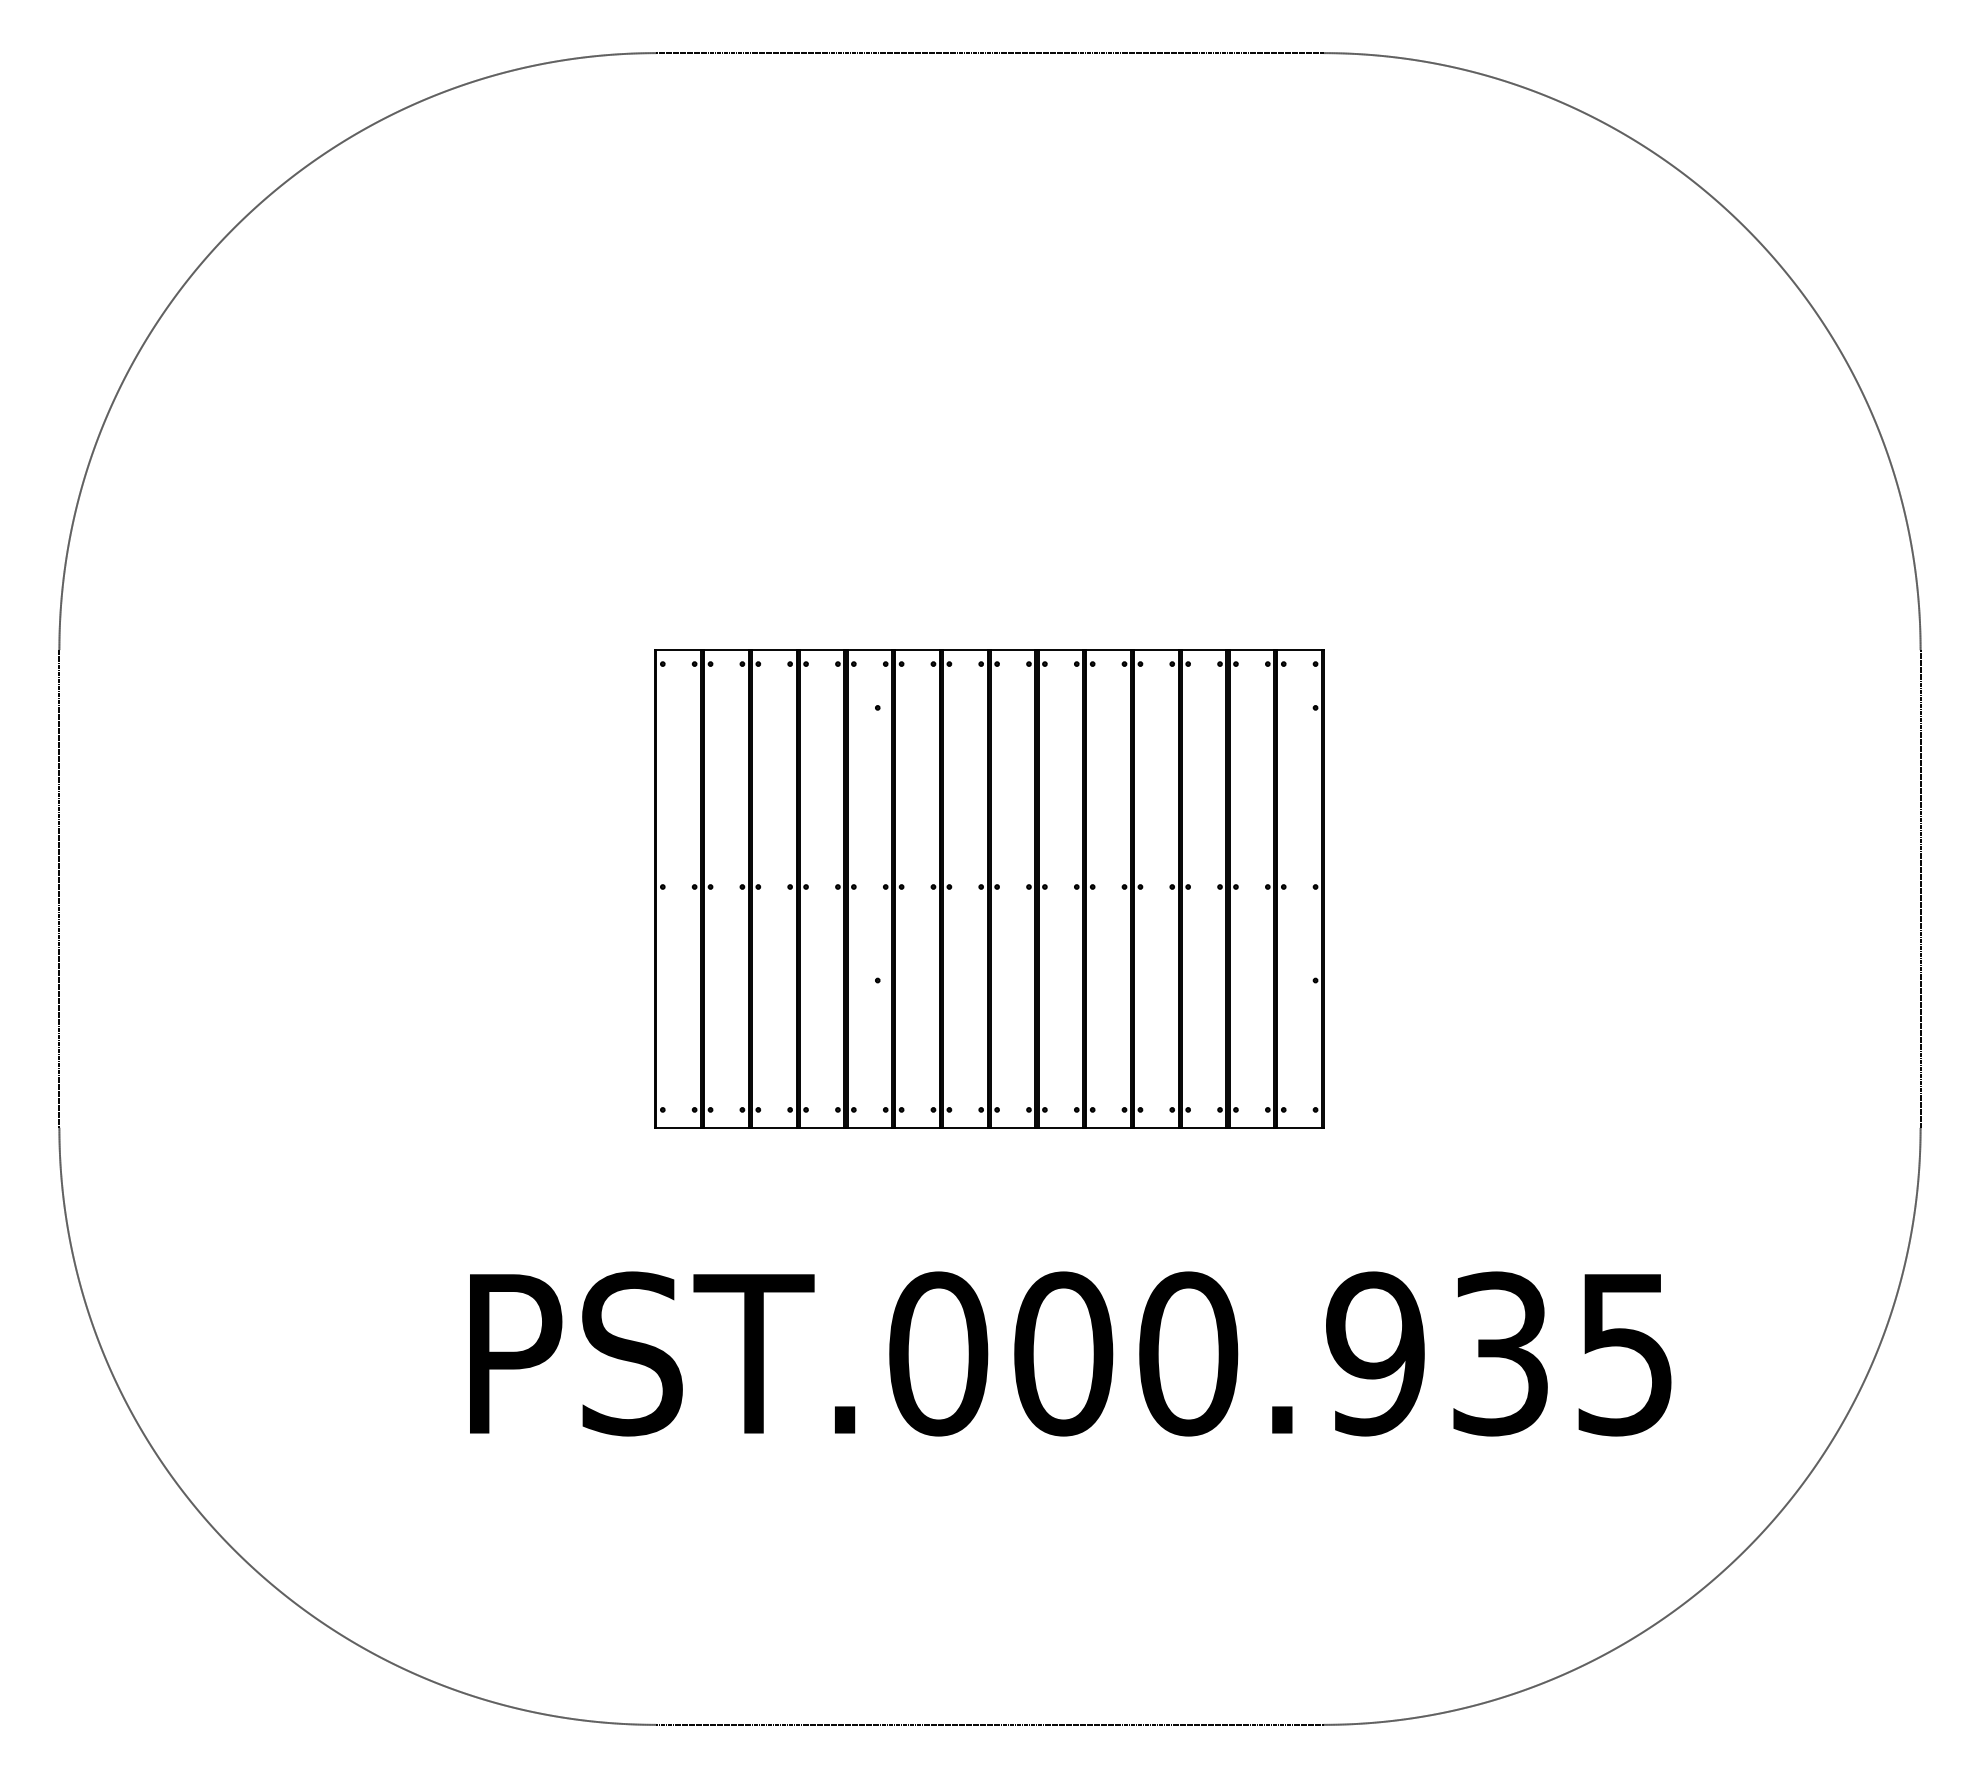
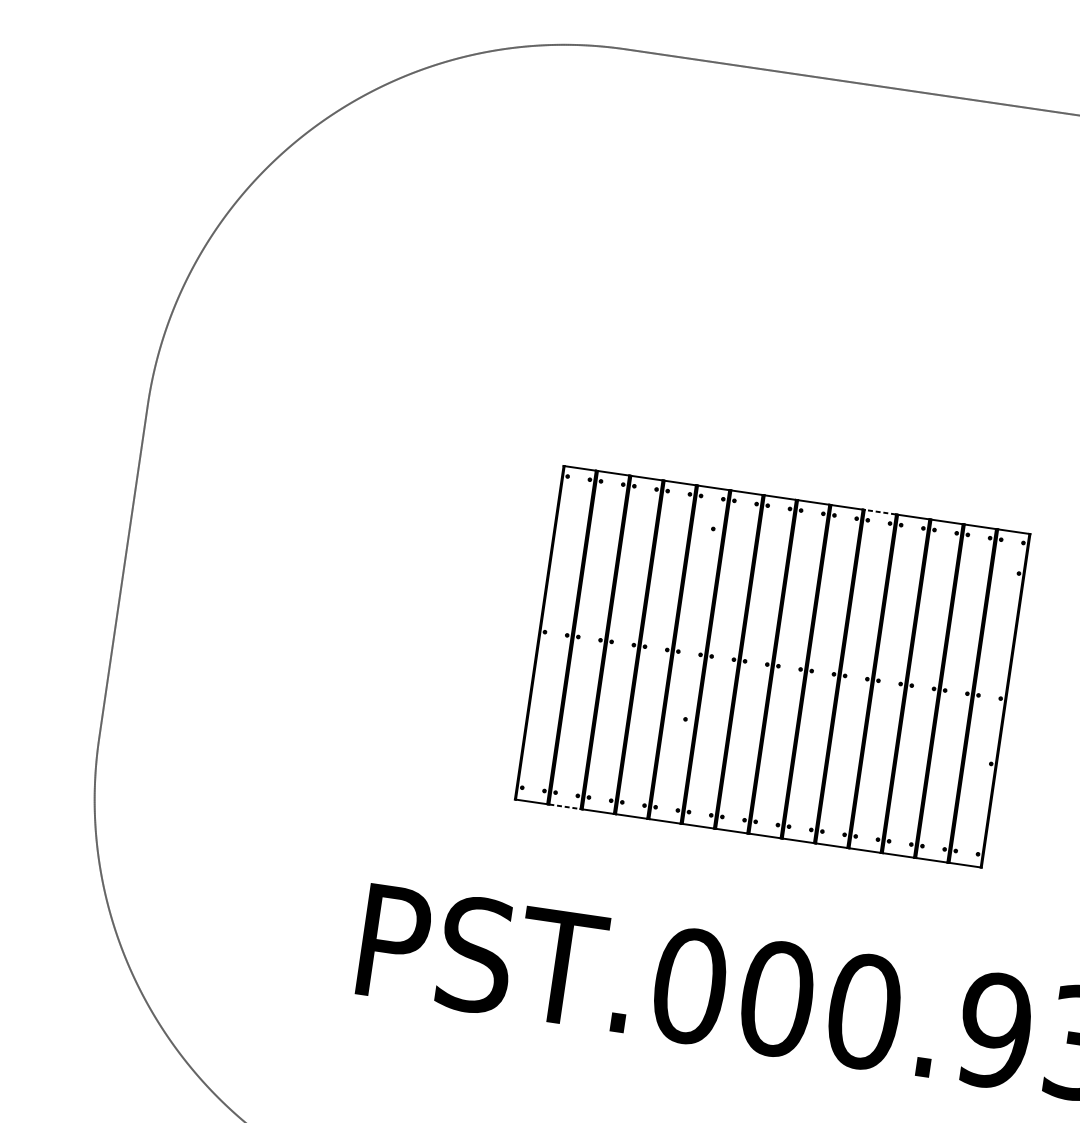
line: (1108, 650) -> (880, 512), solid -> dashed
line: (726, 1127) -> (564, 806), solid -> dashed

